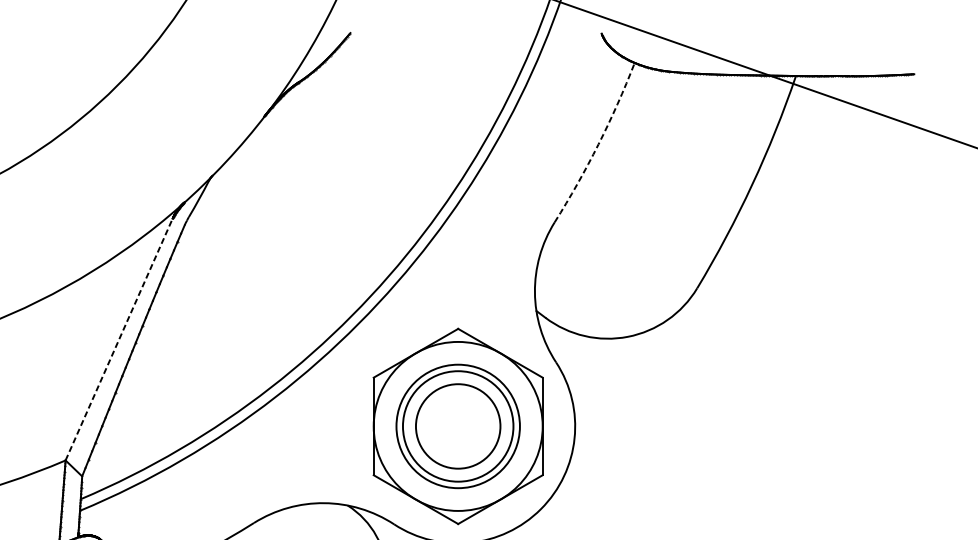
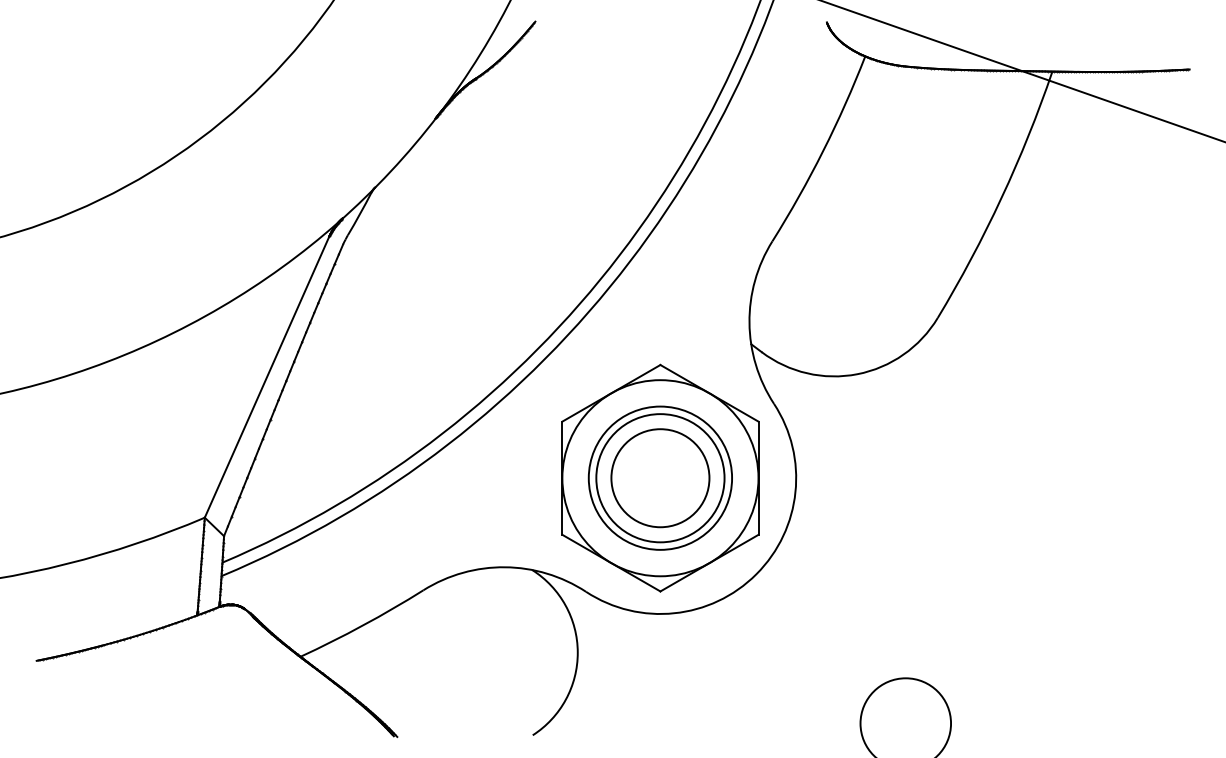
arc: (598, 144) -> (823, 151), dashed -> solid
line: (119, 338) -> (267, 376), dashed -> solid

